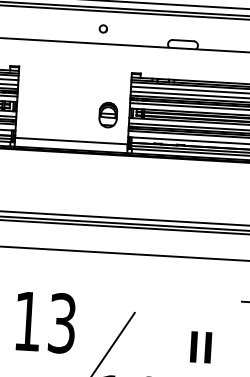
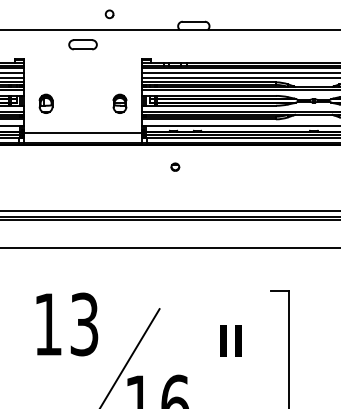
part: (75, 56) -> (82, 44), added
part: (37, 110) -> (45, 103), added
part: (107, 114) -> (119, 103), size x0.71
part: (157, 177) -> (175, 166), added

